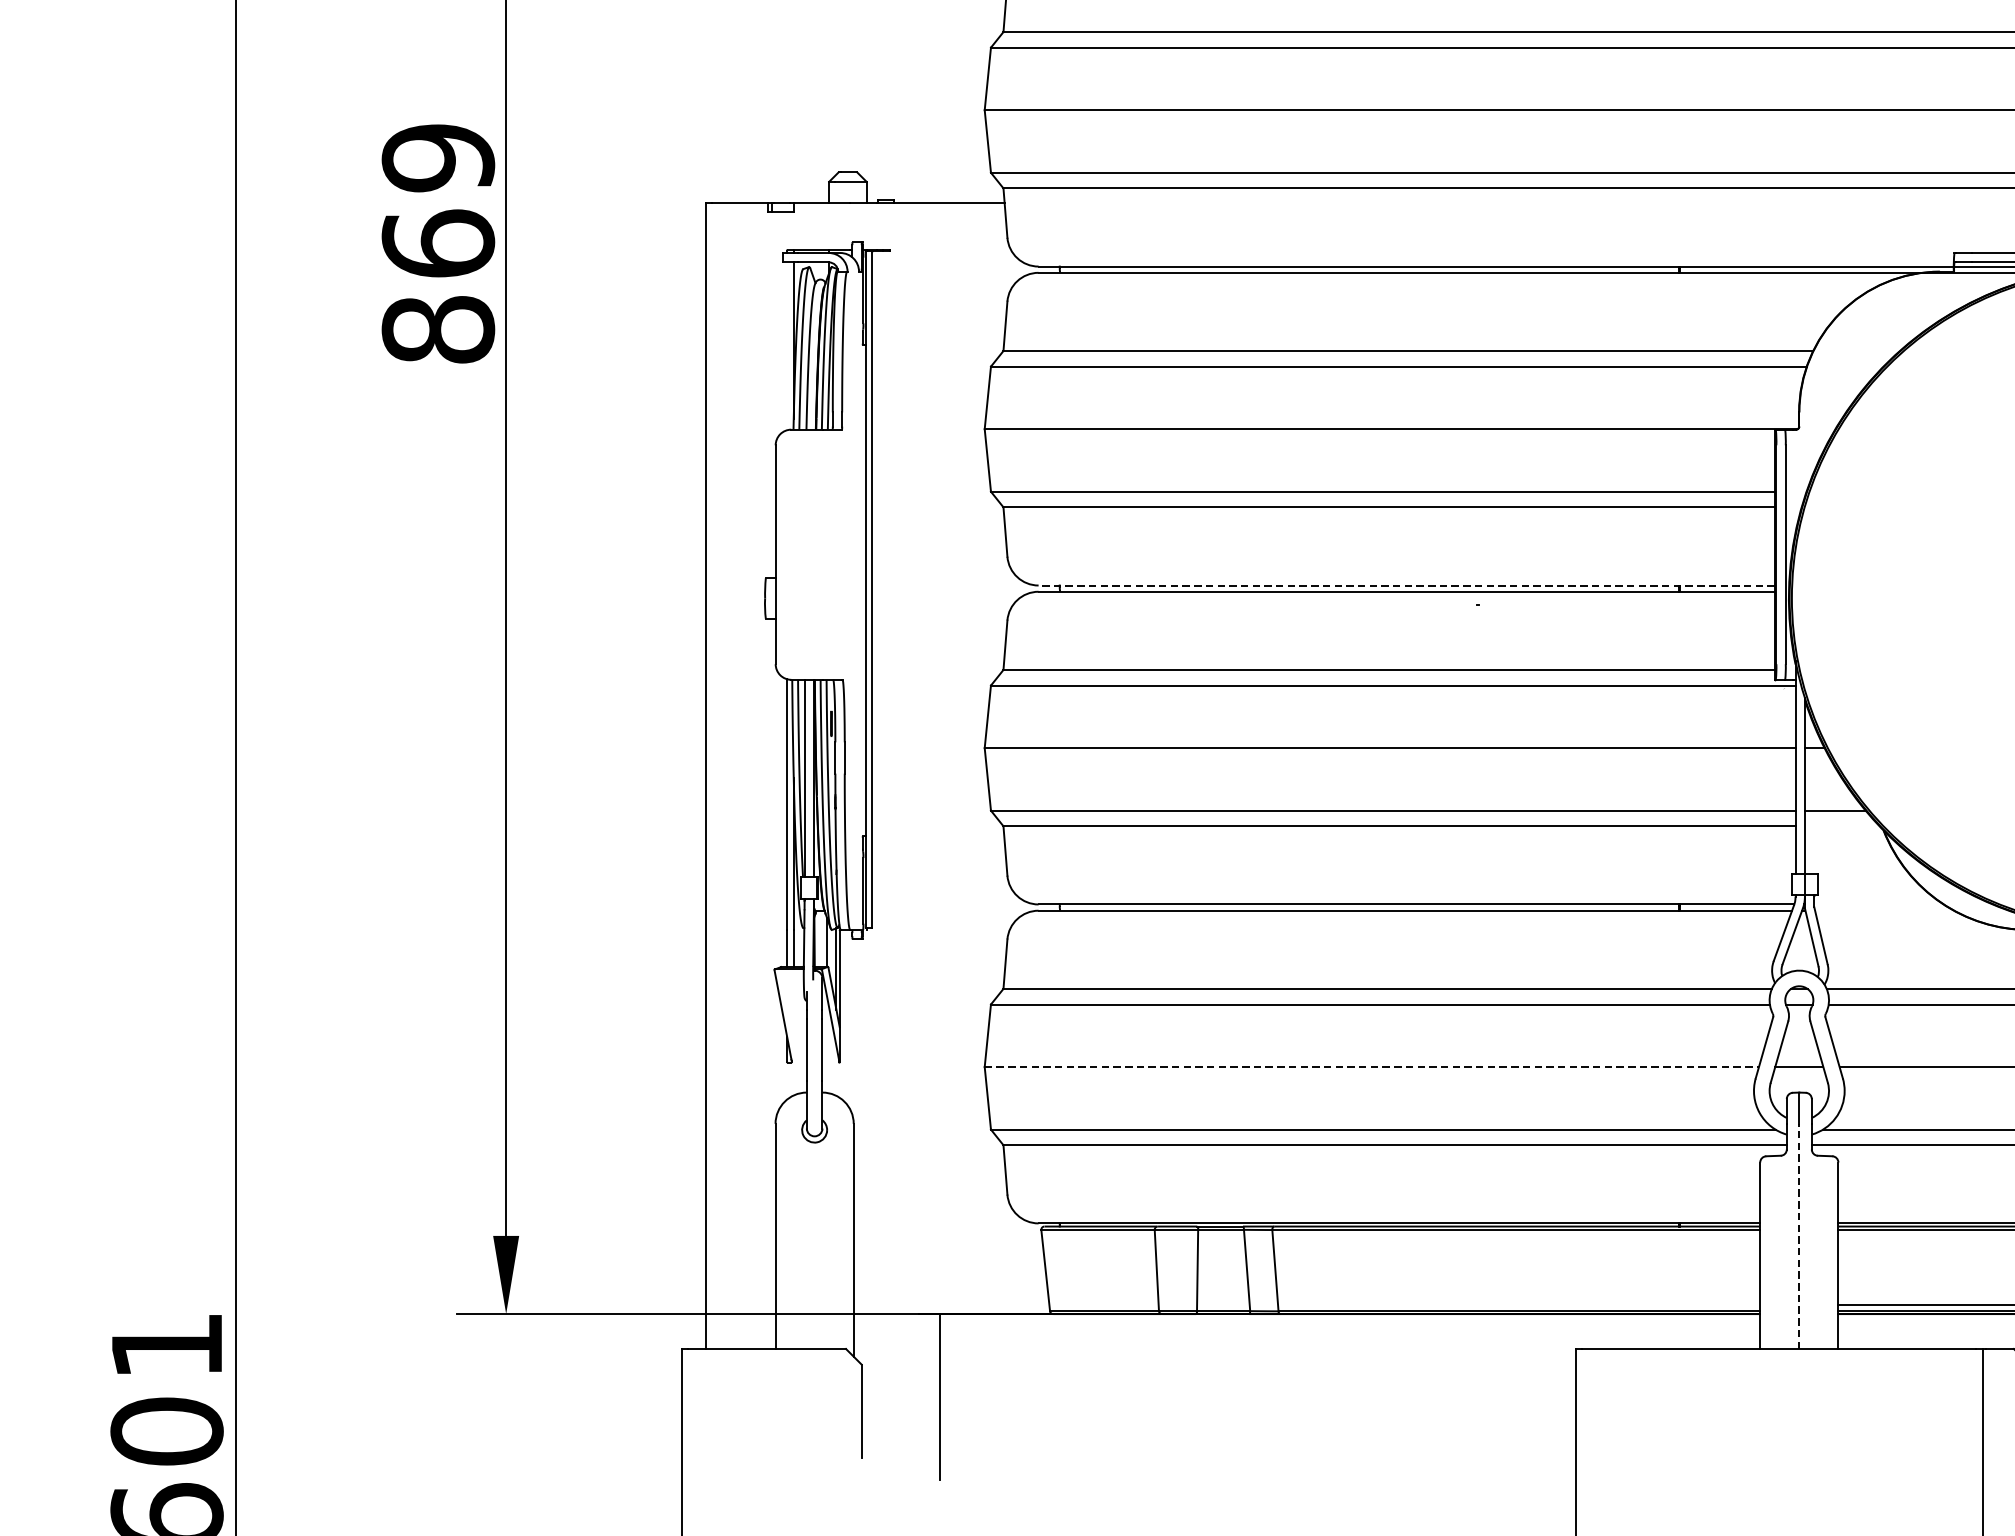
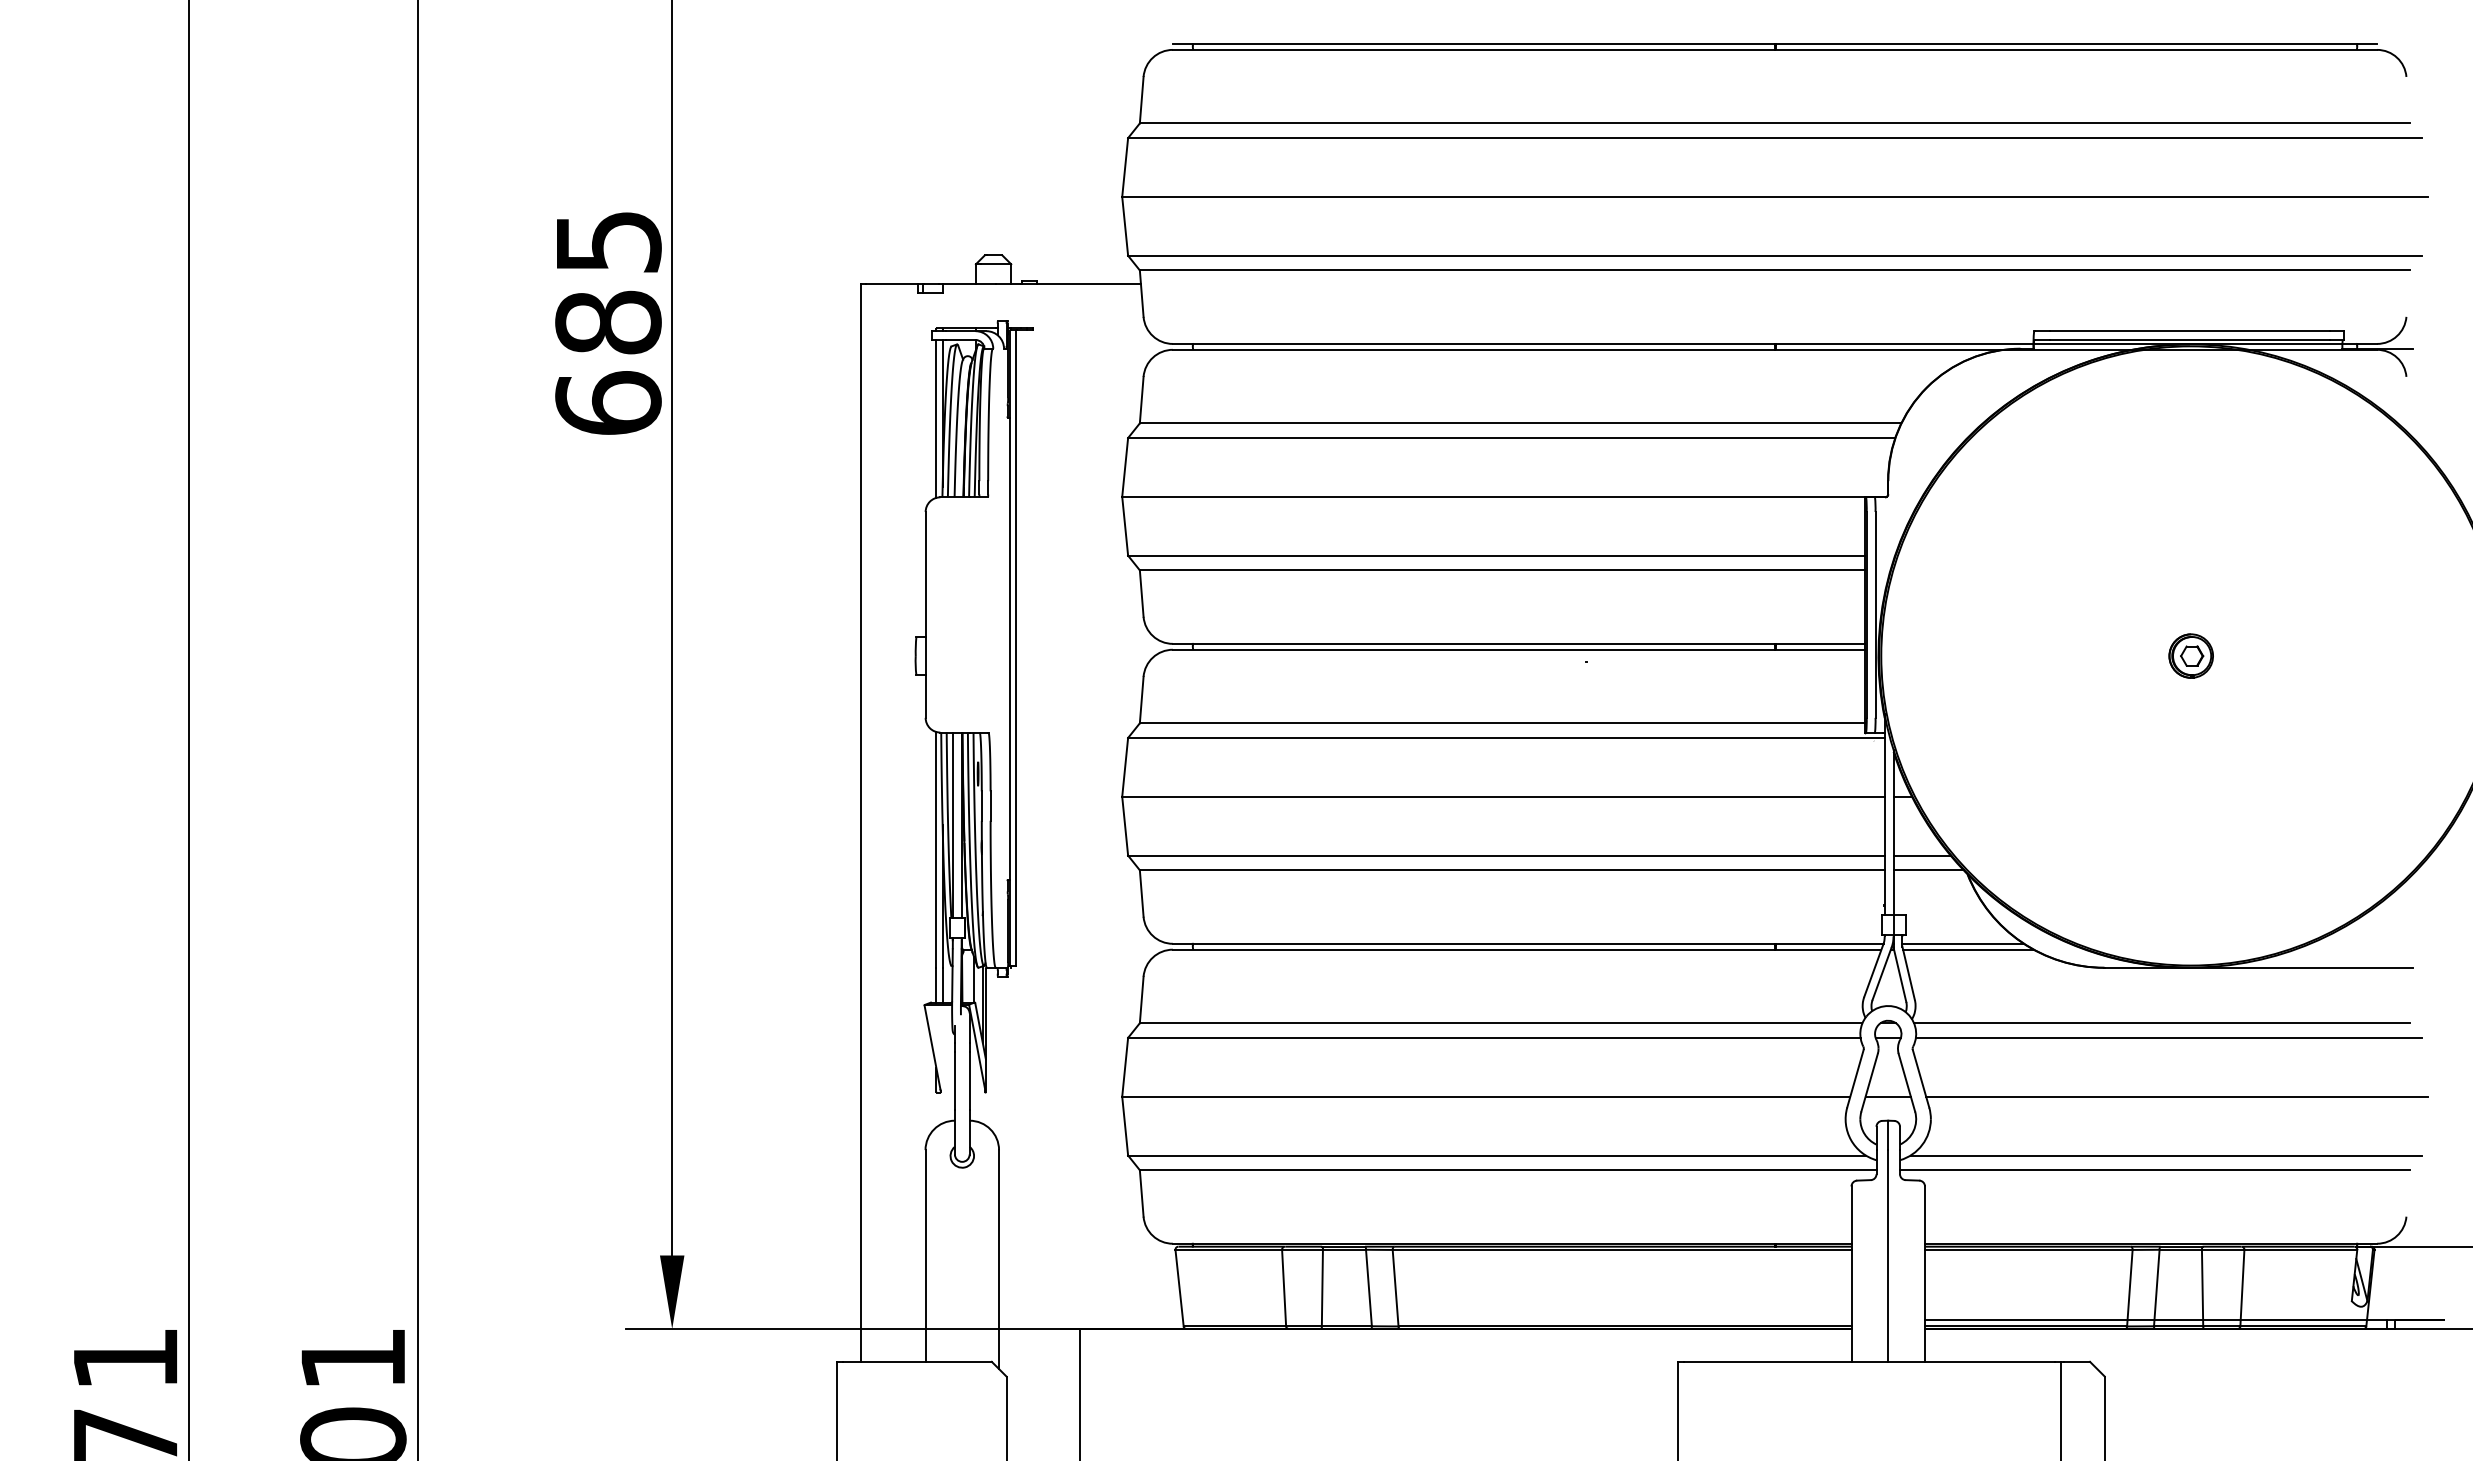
text: (438, 243) -> (608, 322), 869 -> 685
line: (787, 345) -> (936, 418), added
line: (1406, 585) -> (1518, 643), dashed -> solid
line: (1842, 826) -> (1928, 870), added
line: (1878, 904) -> (1962, 943), added
line: (1884, 910) -> (1968, 949), added
line: (1372, 1066) -> (1486, 1096), dashed -> solid
line: (1799, 1235) -> (1888, 1255), dashed -> solid

